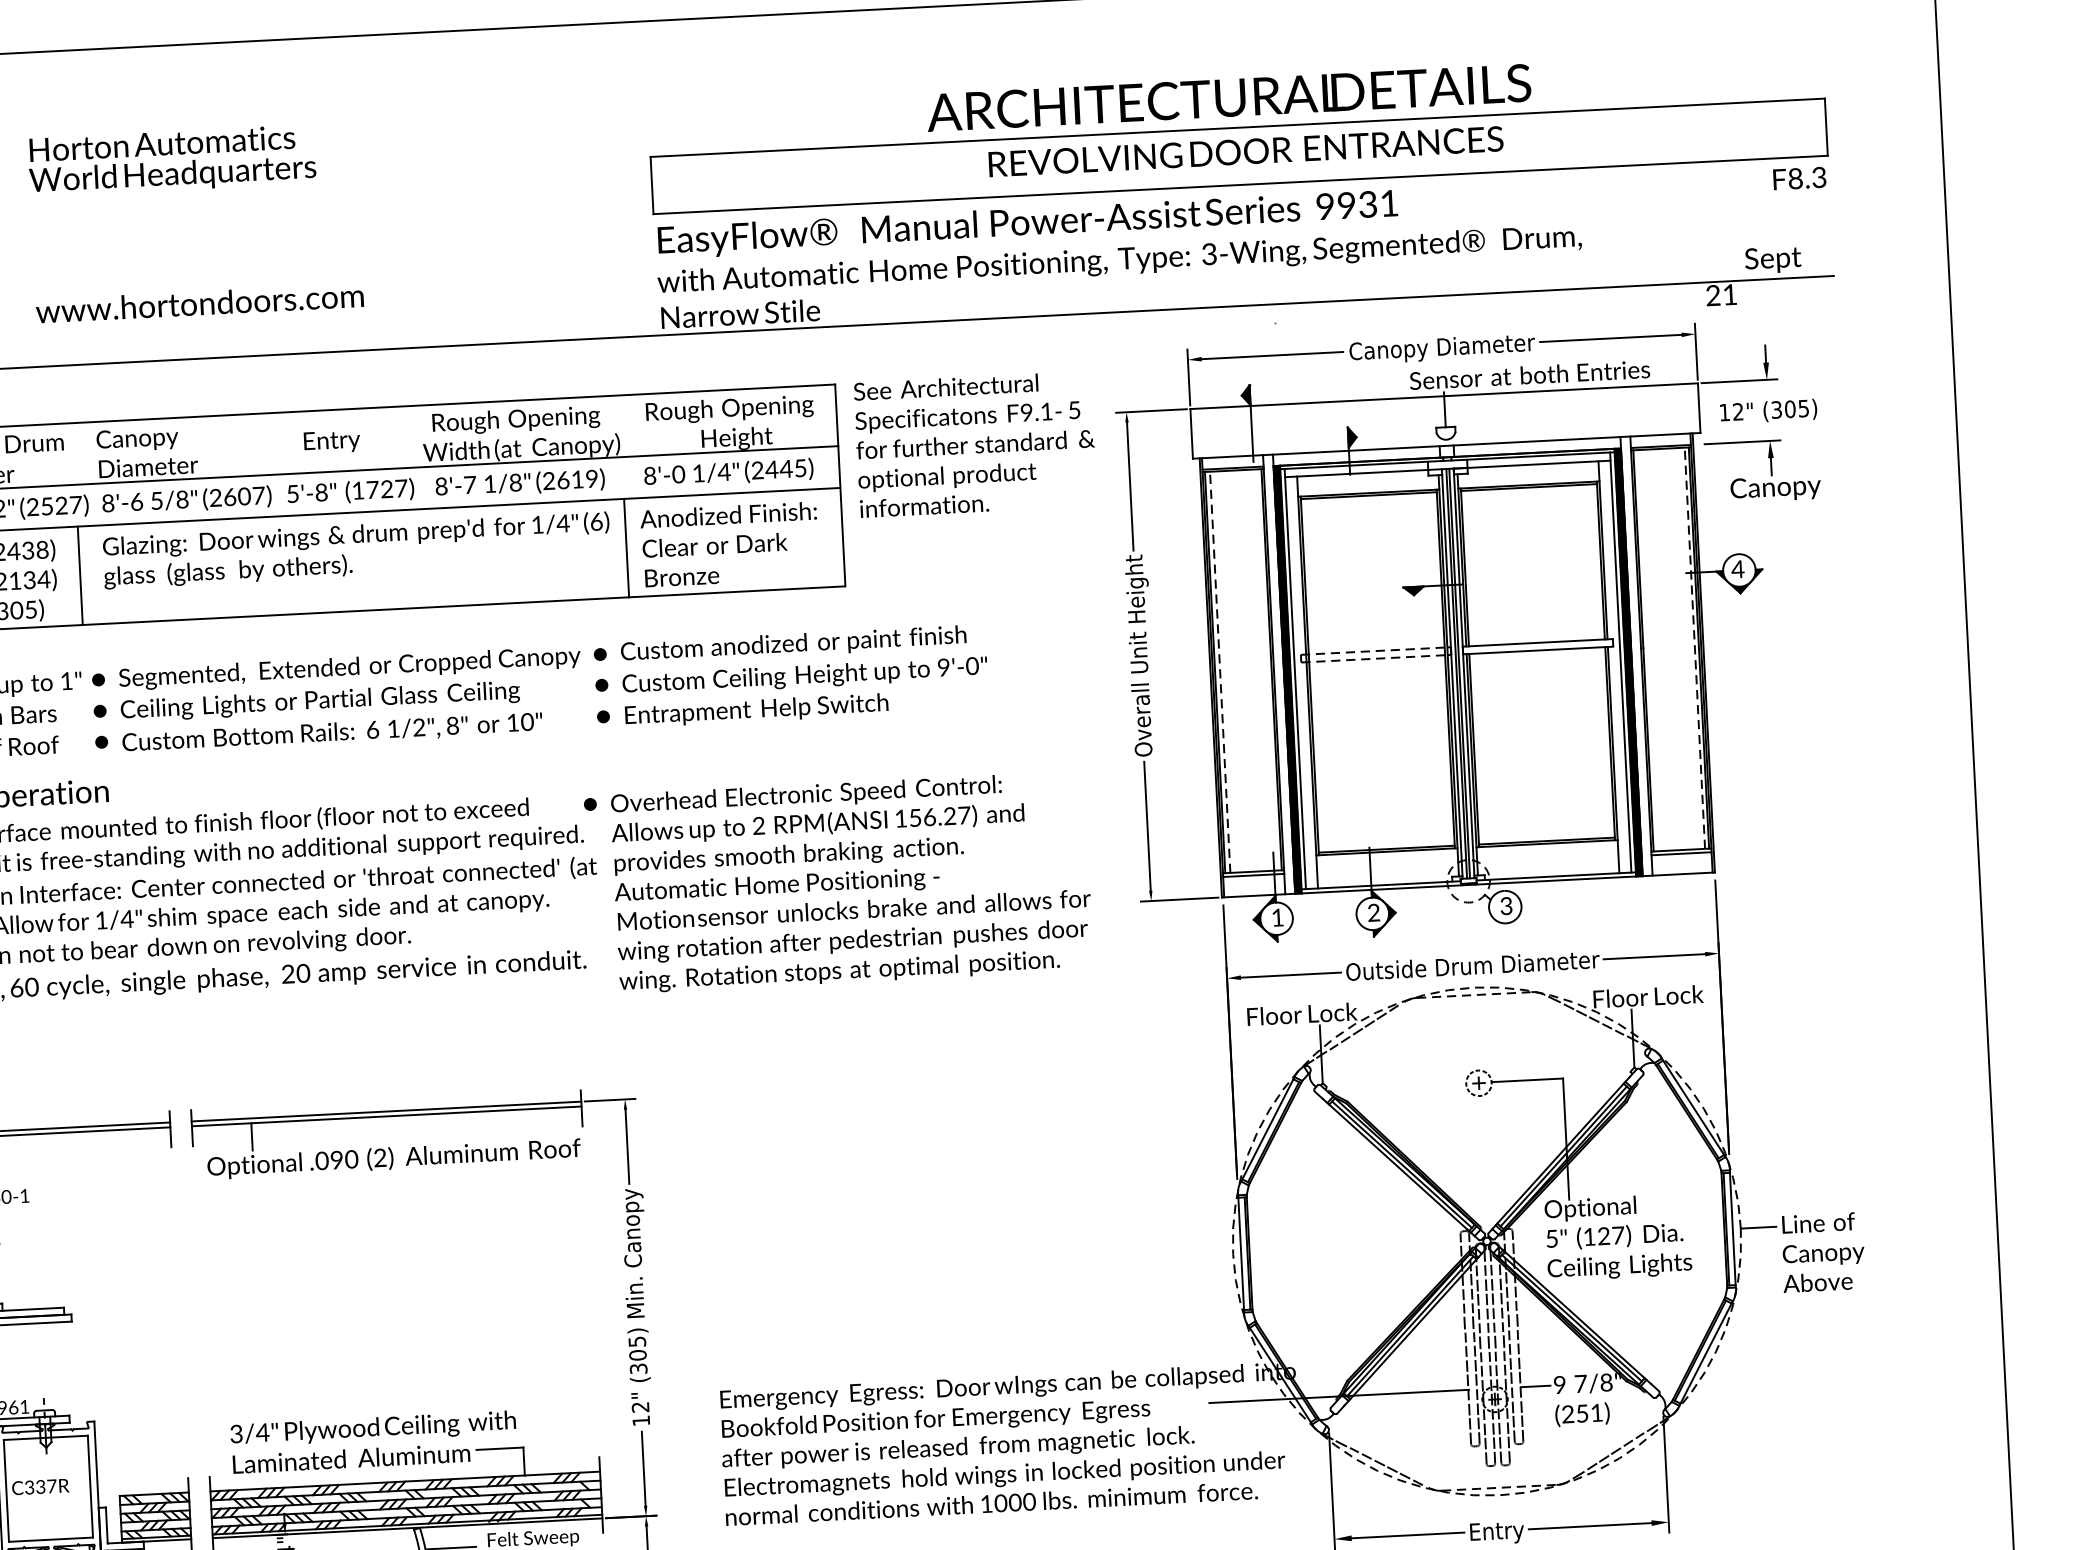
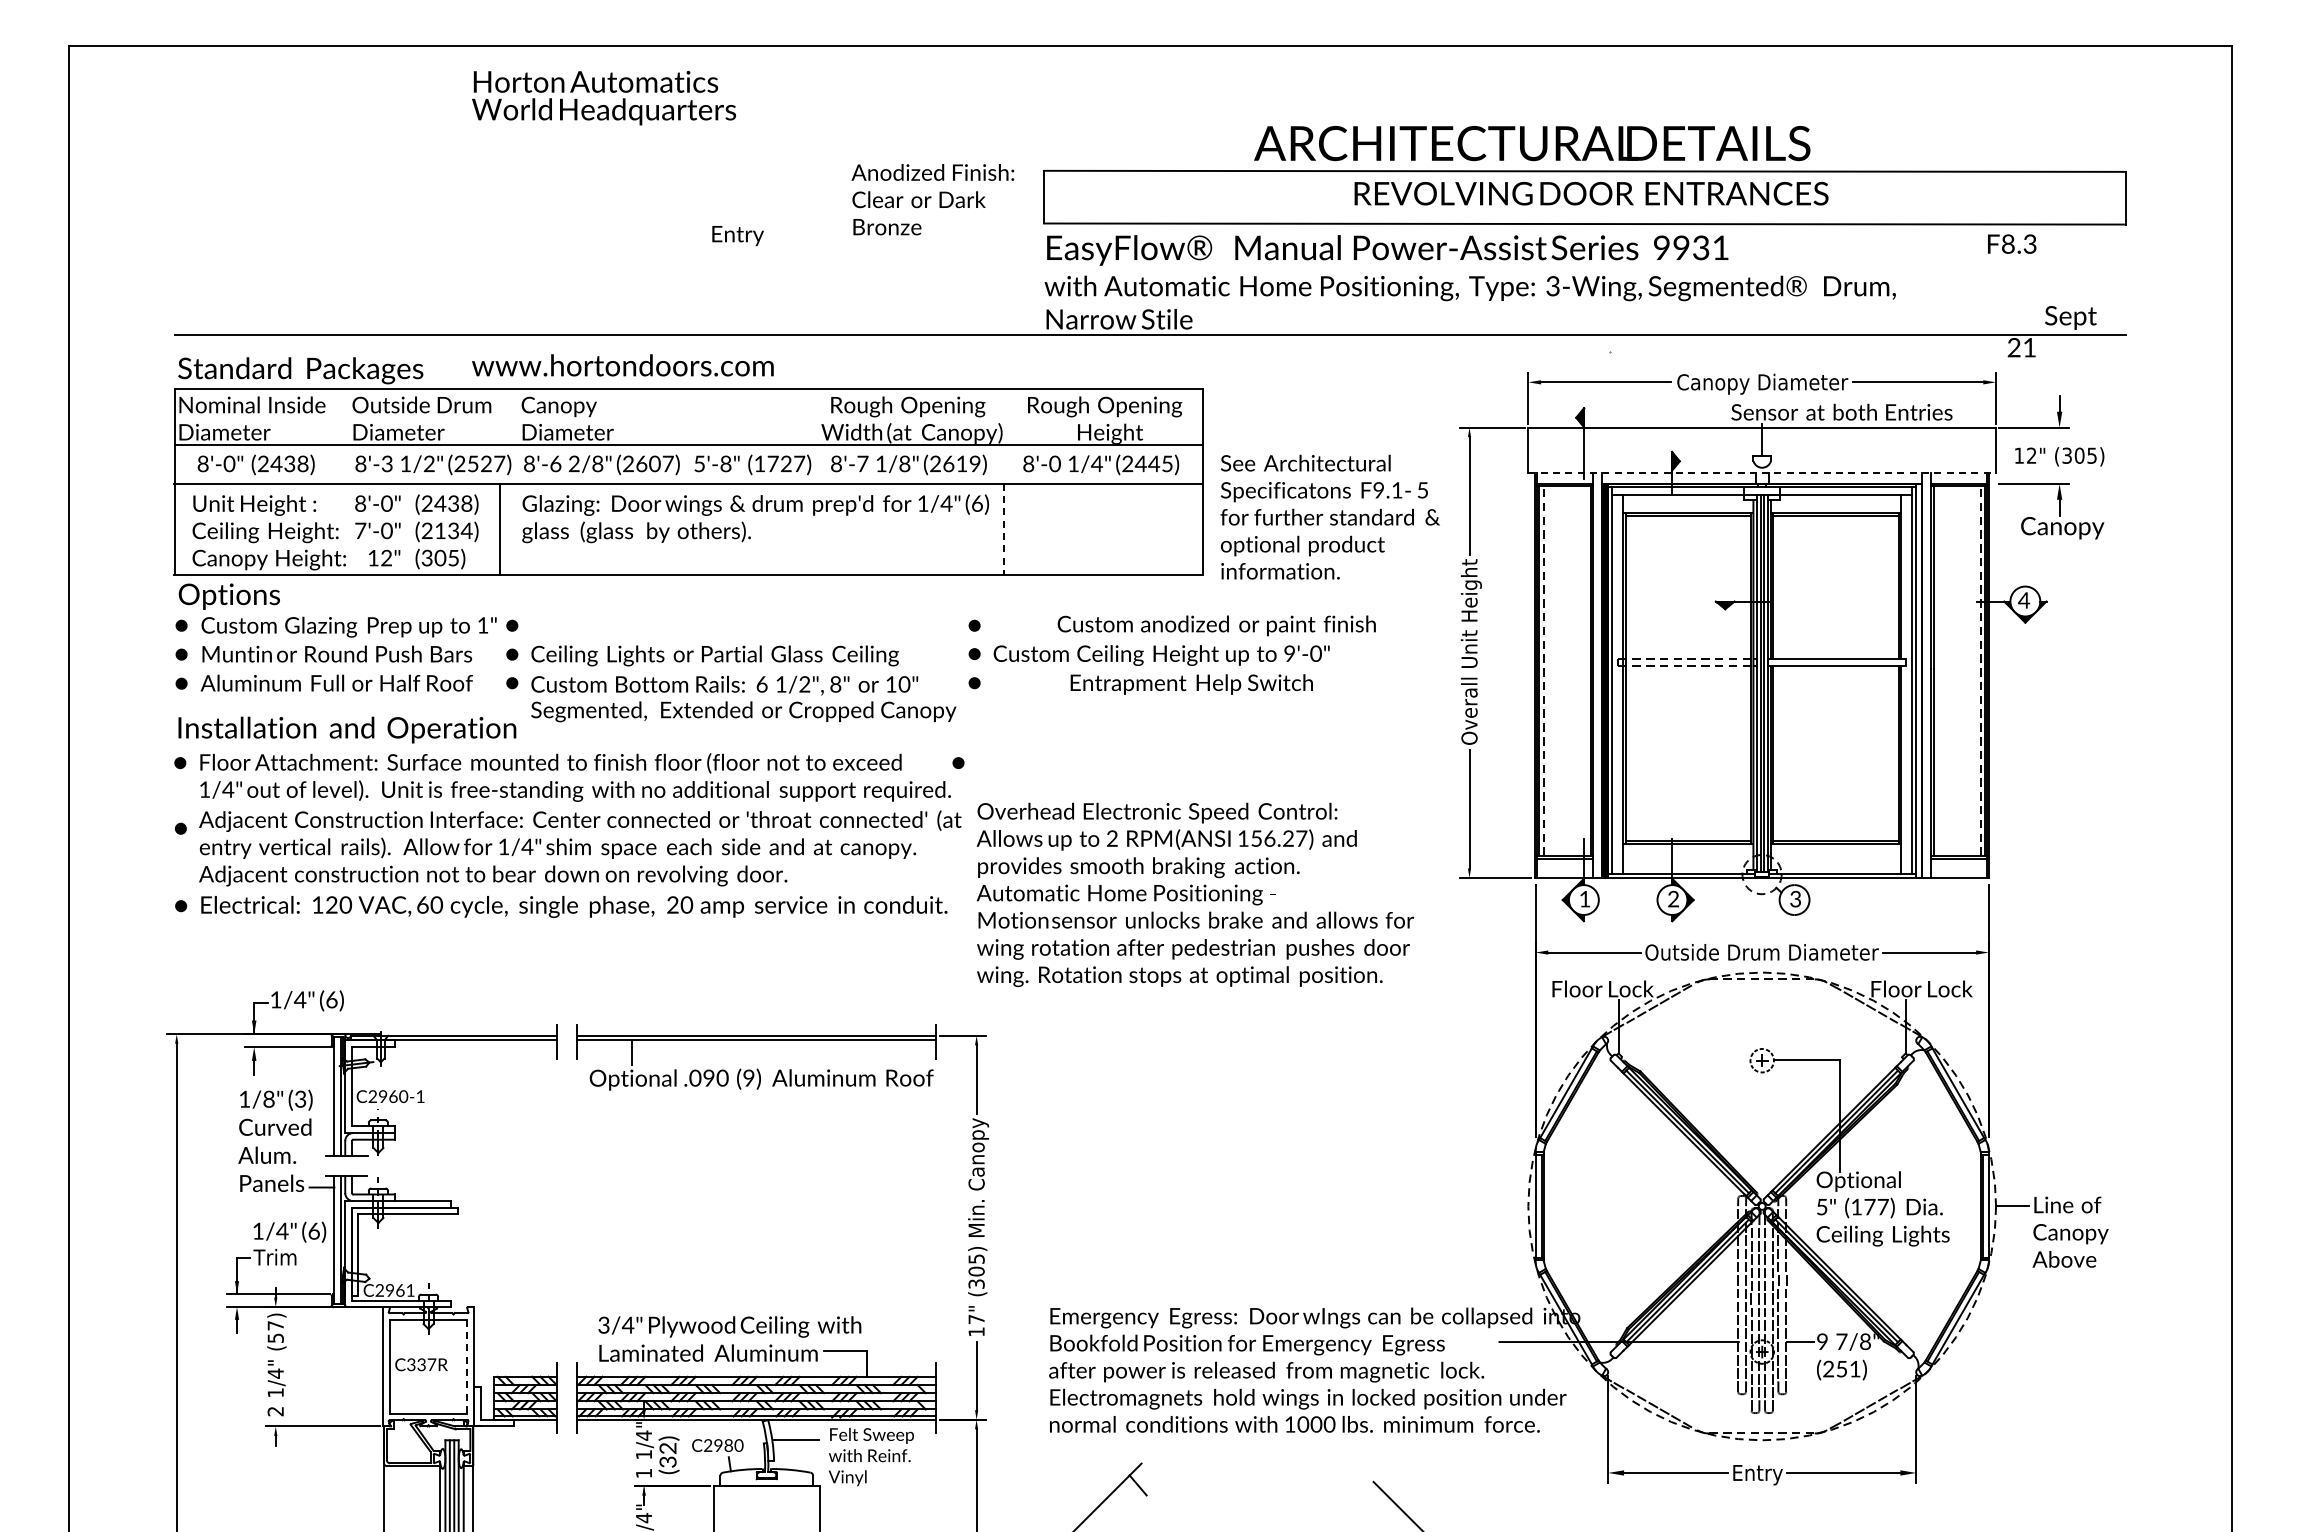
text: (1229, 97) -> (1532, 143), moved
text: (171, 160) -> (603, 97), moved
text: (1800, 177) -> (2012, 243), moved
text: (199, 303) -> (622, 365), moved
text: (331, 442) -> (737, 236), moved
text: (974, 443) -> (1329, 516), moved
line: (1447, 445) -> (1762, 473), solid -> dashed
text: (156, 500) -> (573, 463), 5/8" -> 2/8"
text: (729, 544) -> (932, 199), moved
line: (626, 548) -> (1003, 529), solid -> dashed
text: (793, 644) -> (1216, 625), moved
hatch: (1628, 661) -> (1919, 680), removed
text: (349, 668) -> (743, 711), moved
text: (756, 710) -> (1191, 684), moved
text: (851, 882) -> (1194, 894), moved
text: (379, 1158) -> (748, 1078), (2) -> (9)
text: (1603, 1235) -> (1869, 1206), (127) -> (177)
text: (640, 1407) -> (976, 1319), 12" -> 17"
line: (90, 1486) -> (467, 1366), solid -> dashed

